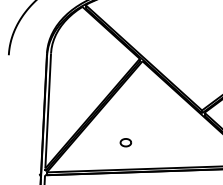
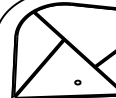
part: (125, 142) -> (77, 82), moved

